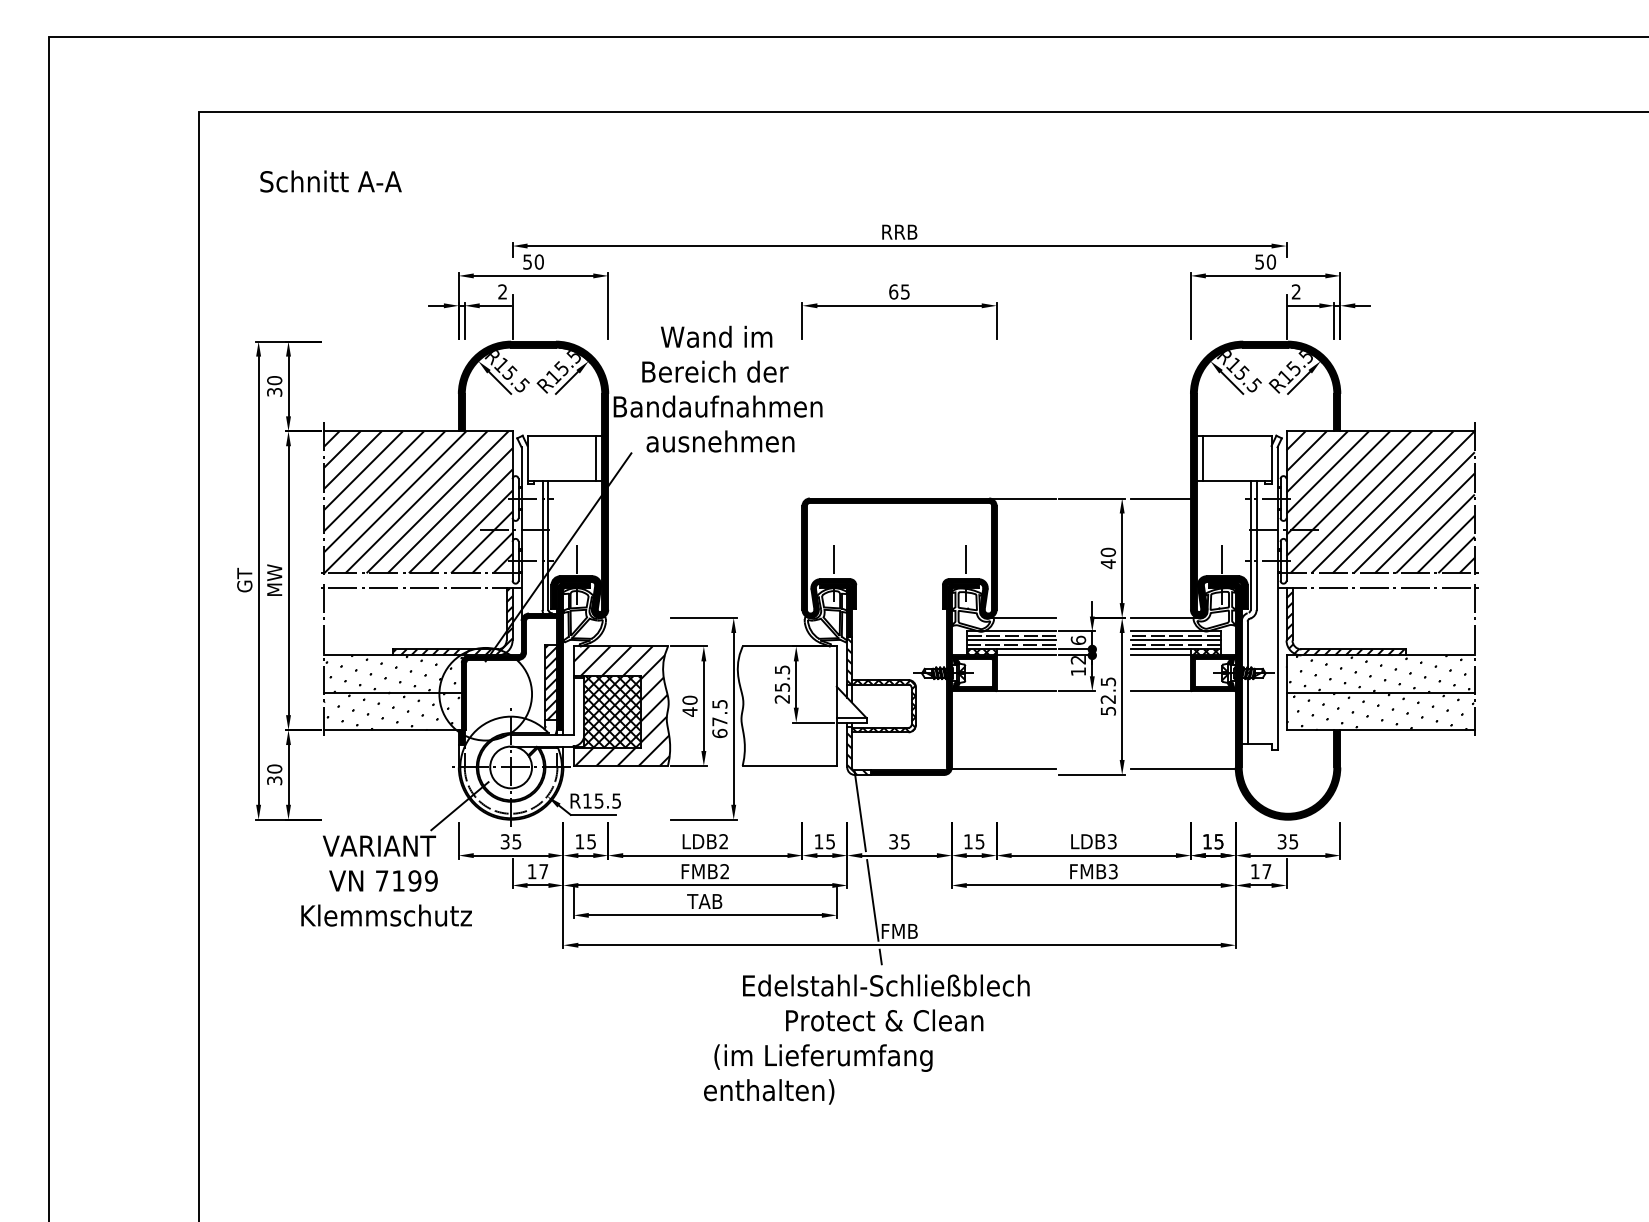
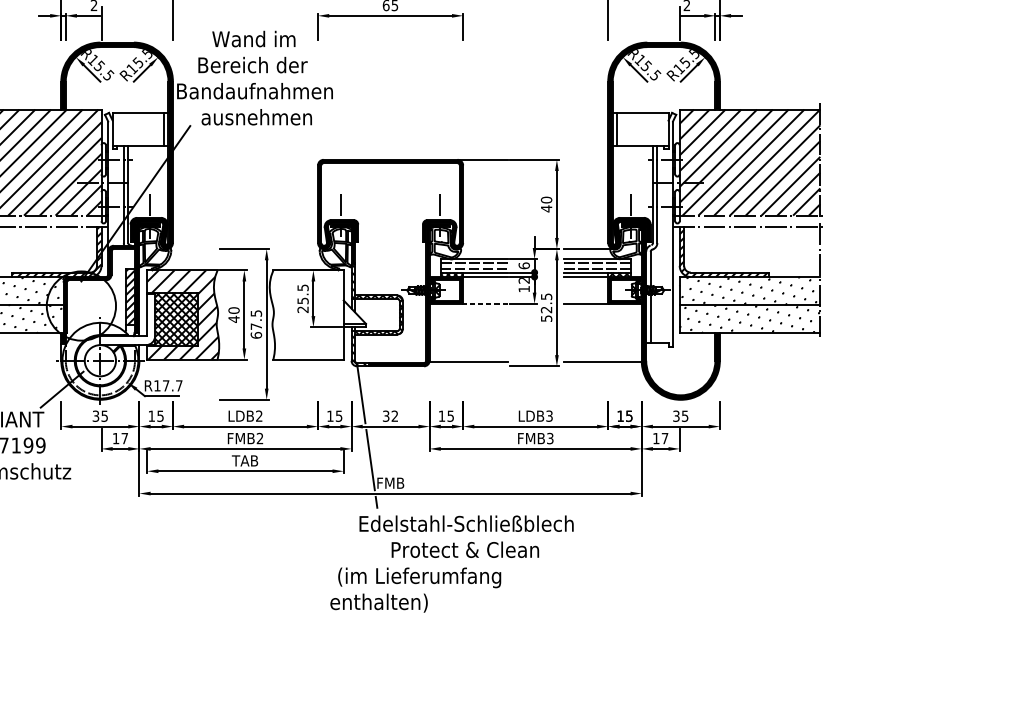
line: (1160, 498) -> (585, 159), removed
line: (1022, 618) -> (482, 249), removed
line: (1011, 640) -> (474, 265), removed
line: (1175, 640) -> (596, 265), removed
line: (1025, 691) -> (484, 304), solid -> dashed
text: (607, 800) -> (172, 385), R15.5 -> R17.7
text: (905, 841) -> (395, 416), 35 -> 32
text: (866, 1039) -> (451, 563), moved

